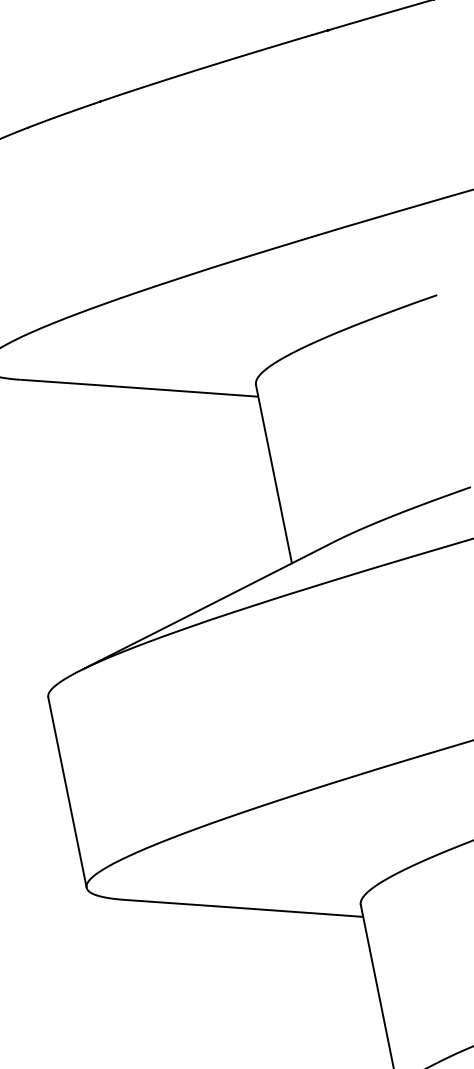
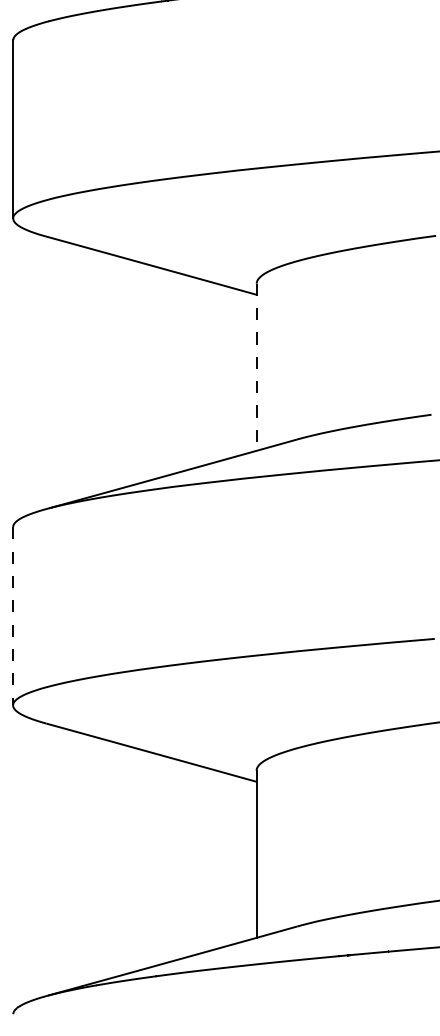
line: (273, 474) -> (256, 367), solid -> dashed
line: (67, 792) -> (13, 616), solid -> dashed

